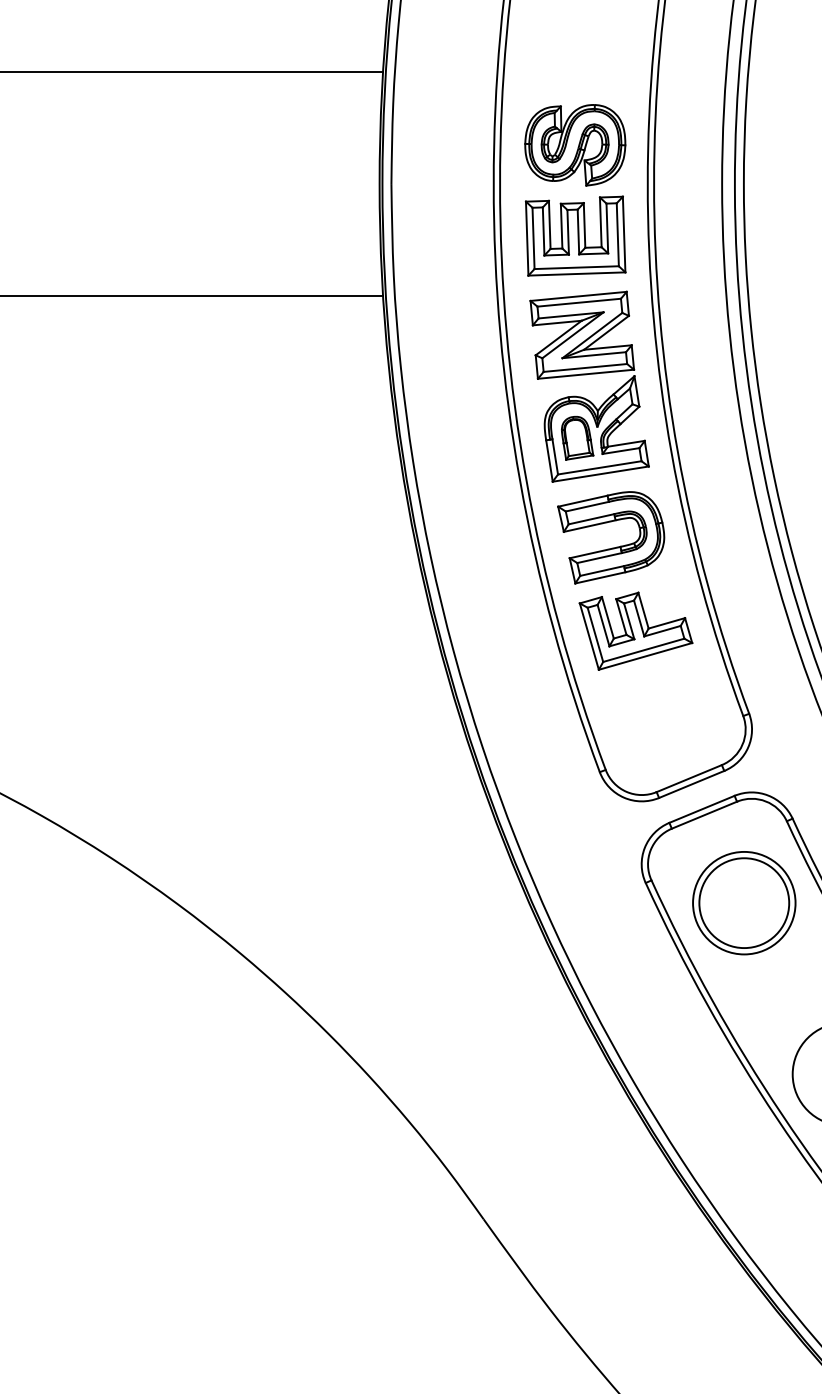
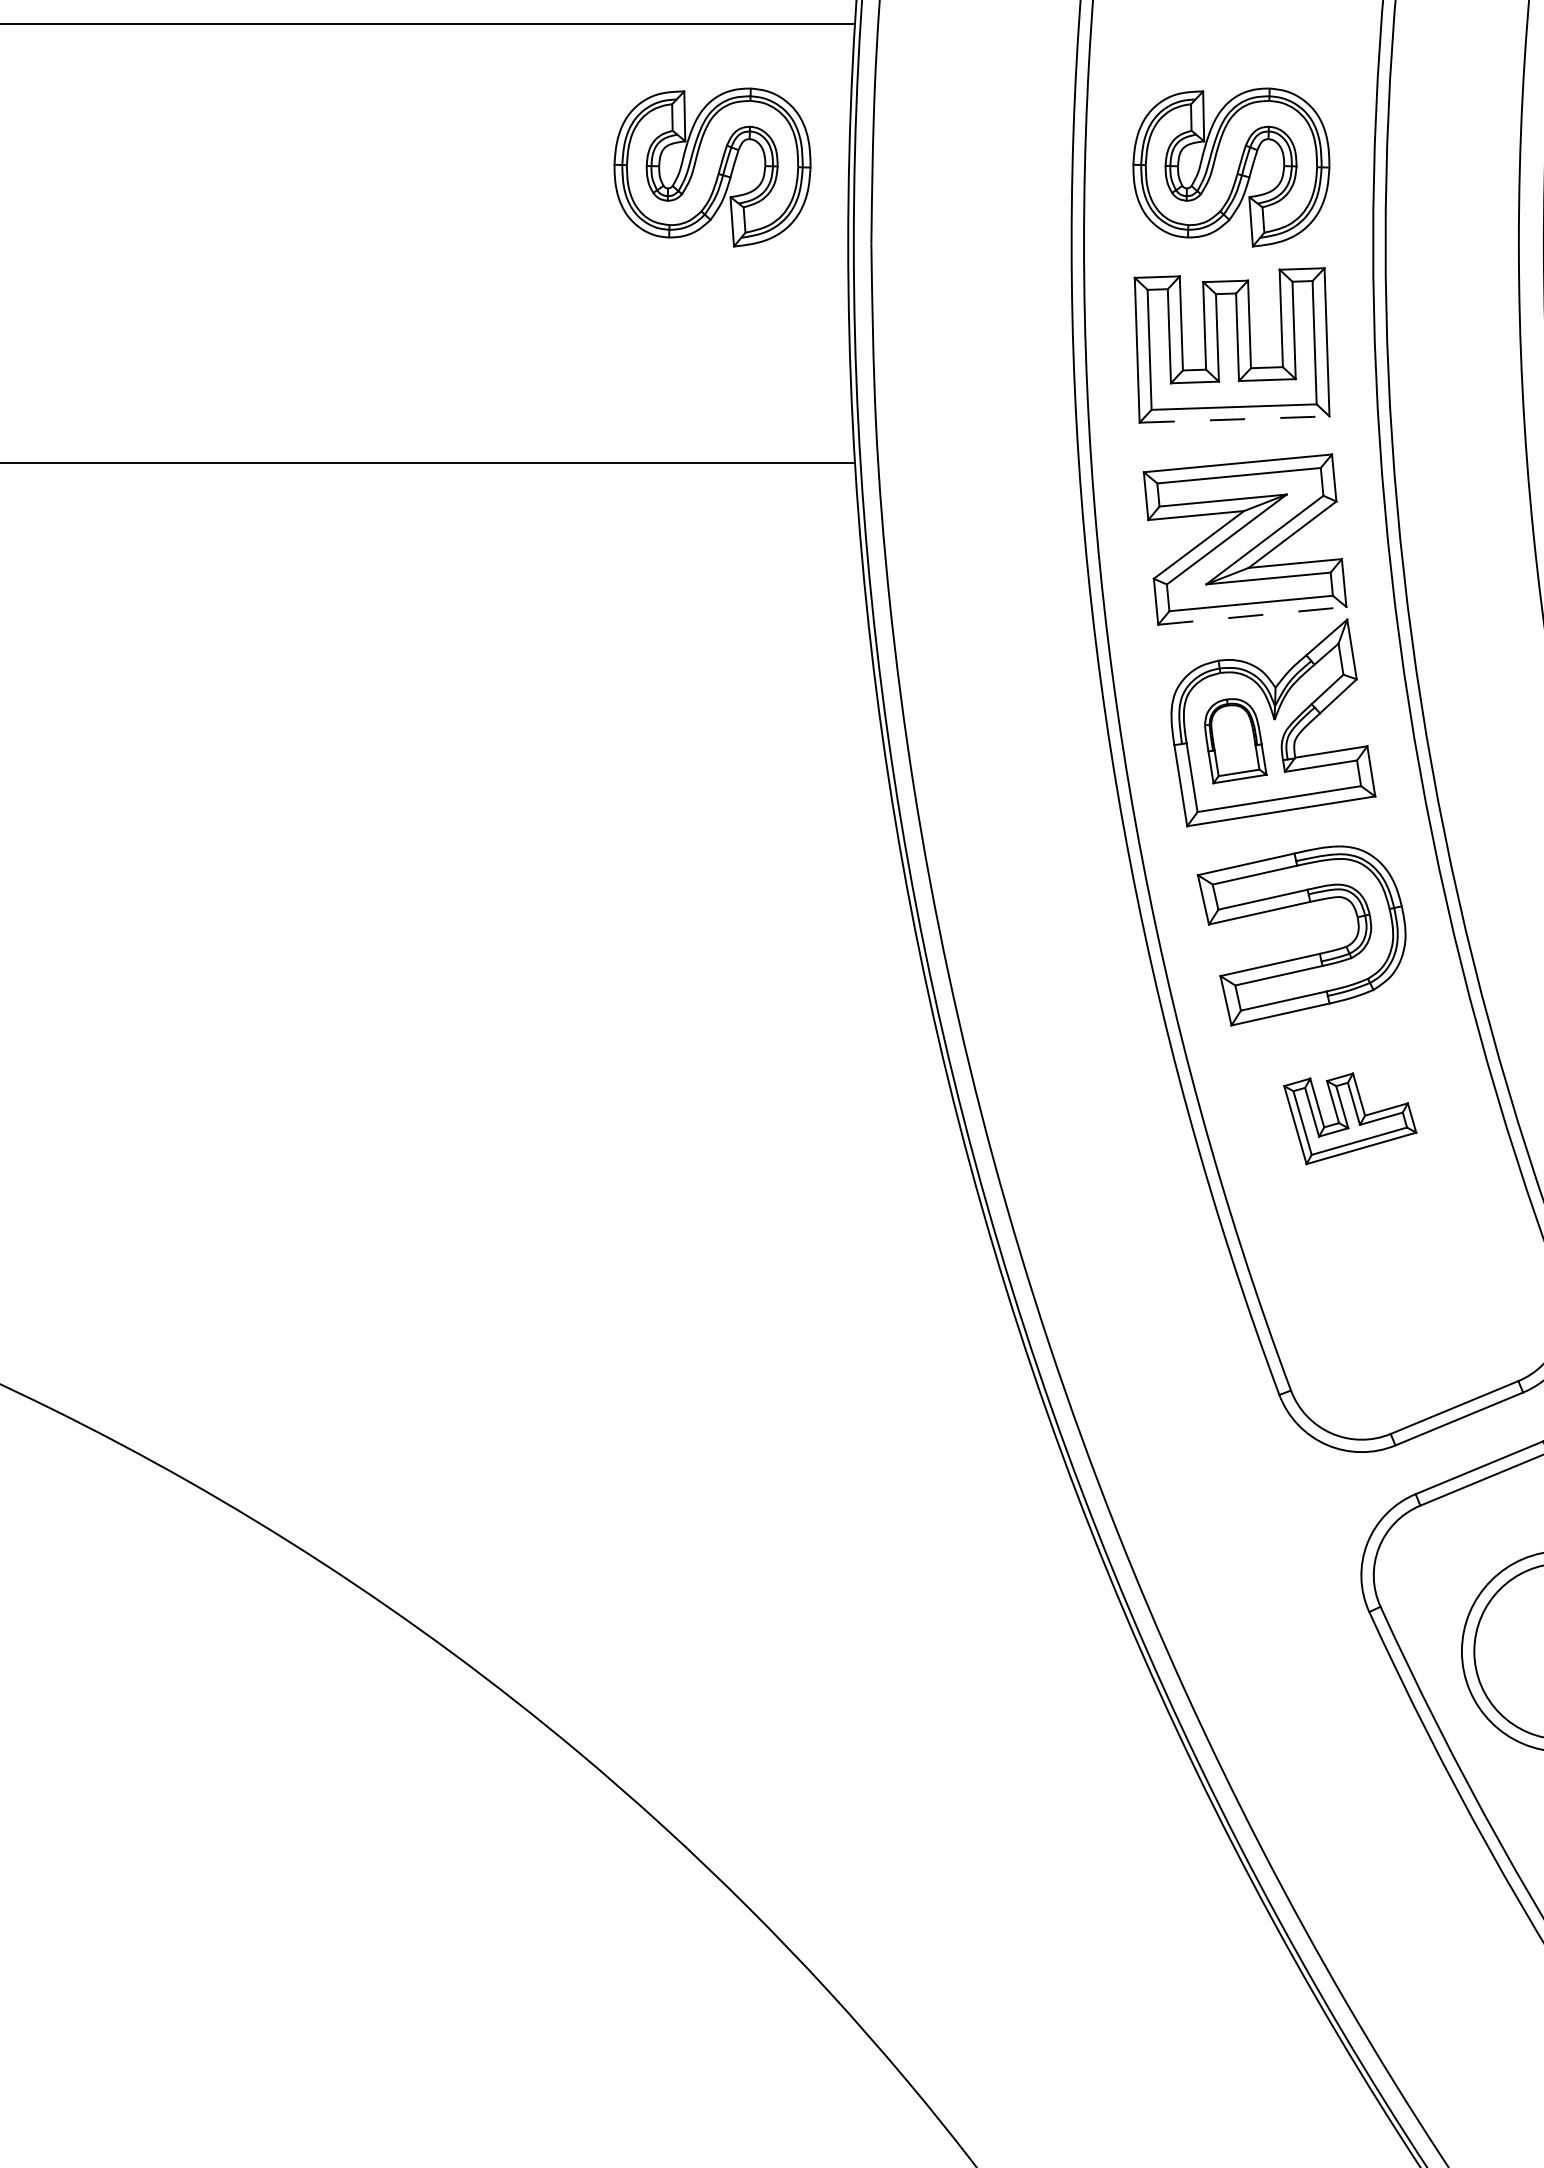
part: (310, 145) -> (712, 167), added
line: (576, 274) -> (1233, 420), solid -> dashed
line: (586, 374) -> (1253, 616), solid -> dashed
part: (635, 630) -> (1349, 1117), size x0.6

